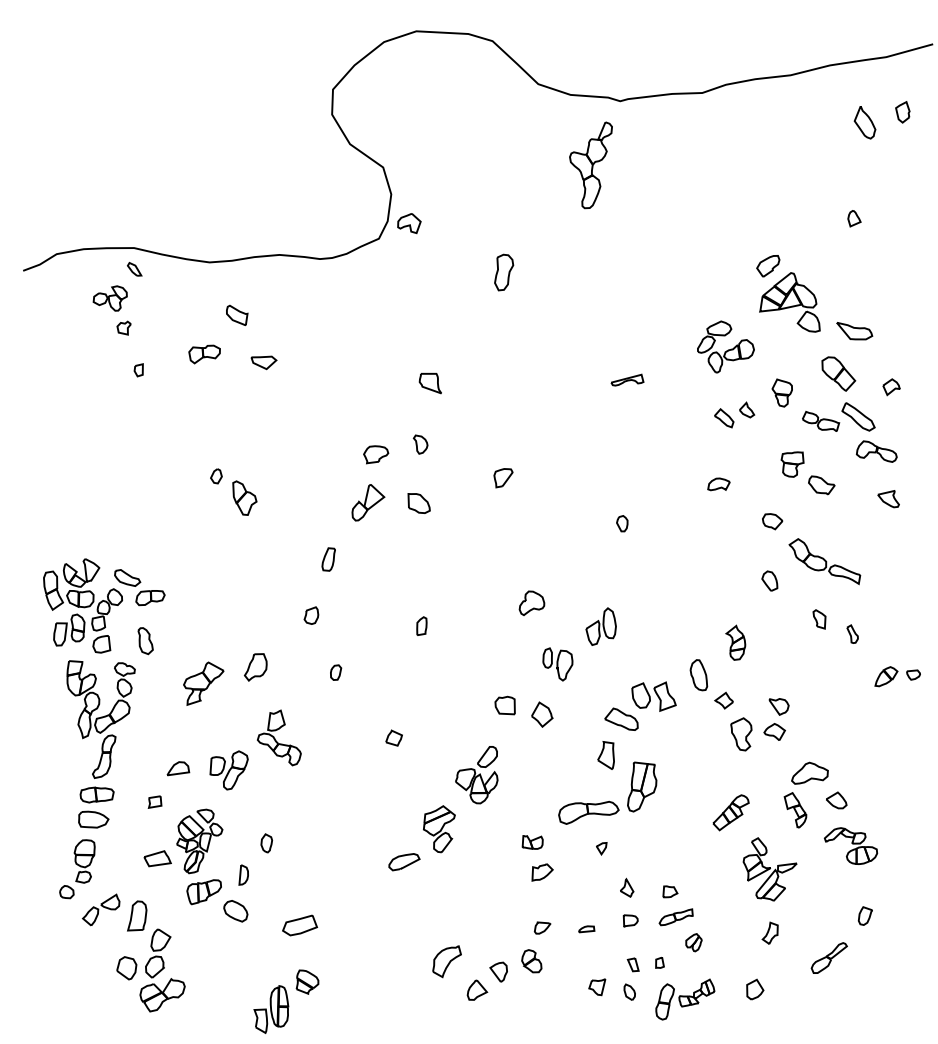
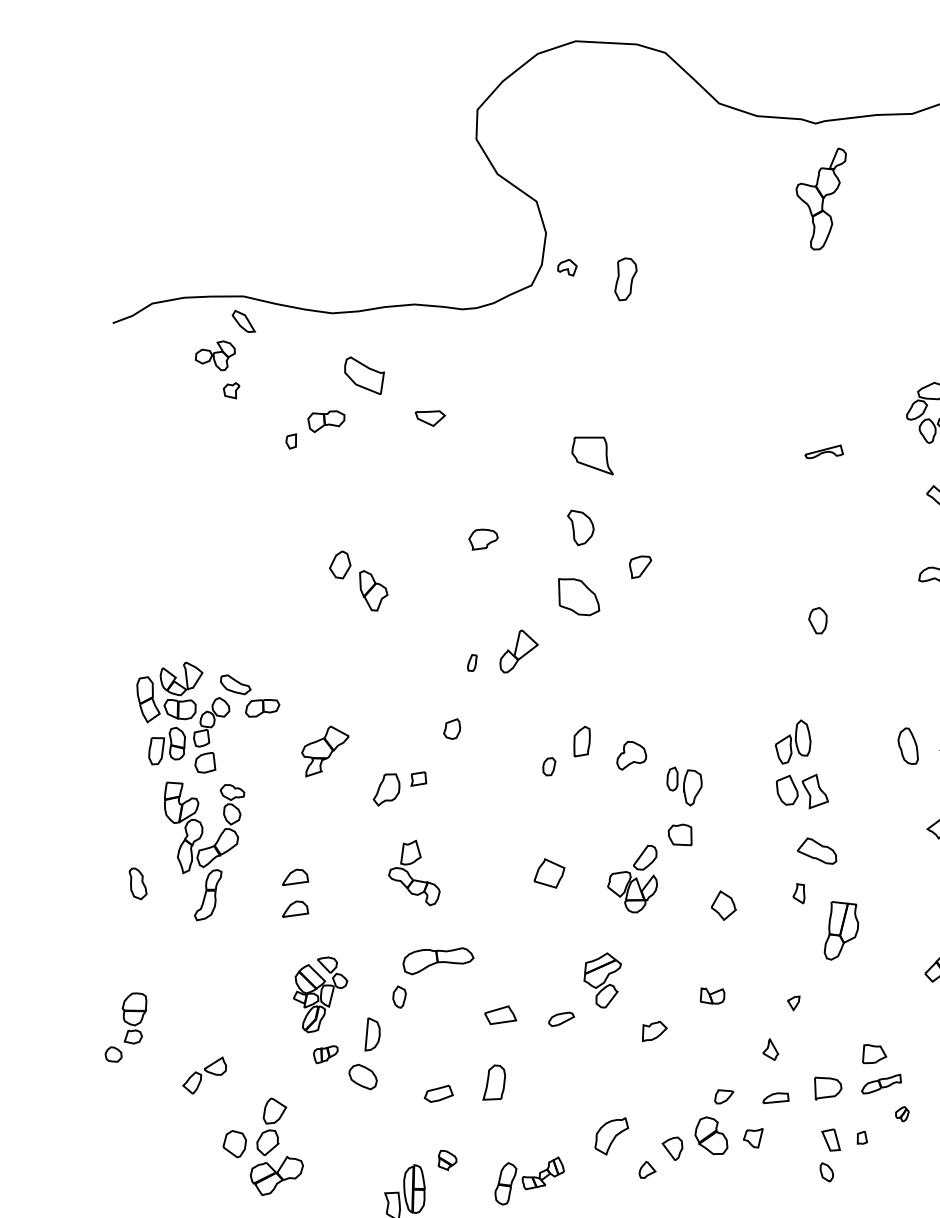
part: (590, 165) -> (820, 199), moved
part: (409, 223) -> (567, 267), size x0.7
part: (134, 269) -> (243, 321), size x1.4
part: (504, 272) -> (626, 279), moved
part: (237, 315) -> (365, 375), size x1.6
part: (263, 362) -> (429, 418), moved
part: (138, 370) -> (290, 441), moved
part: (429, 383) -> (591, 455), size x1.6
part: (420, 444) -> (580, 527), size x1.6
part: (376, 454) -> (483, 539), moved
part: (216, 476) -> (340, 565), size x1.6
part: (503, 478) -> (640, 567), moved
part: (368, 502) -> (519, 651), moved
part: (418, 503) -> (578, 597), size x1.6
part: (622, 523) -> (818, 620), size x1.4
part: (328, 559) -> (472, 663), size x0.6
part: (531, 602) -> (631, 754), moved
part: (421, 625) -> (581, 740), size x1.4
part: (145, 641) -> (137, 884), moved
part: (557, 664) -> (684, 786), moved
part: (336, 672) -> (549, 766), moved
part: (698, 675) -> (907, 746), moved
part: (203, 683) -> (325, 751), moved
part: (653, 696) -> (801, 791), moved
part: (542, 714) -> (724, 905), moved
part: (393, 737) -> (548, 872), size x1.6
part: (178, 741) -> (295, 877), added
part: (605, 755) -> (798, 893), size x0.6
part: (228, 770) -> (354, 911), removed
part: (476, 775) -> (632, 879), moved
part: (154, 801) -> (418, 778), moved
part: (96, 807) -> (199, 954), removed
part: (588, 812) -> (438, 960), moved
part: (157, 858) -> (500, 1014), moved
part: (404, 862) -> (561, 1019), size x0.7
part: (77, 869) -> (126, 1027), moved
part: (542, 872) -> (654, 1031), moved
part: (243, 874) -> (372, 1033), size x1.4
part: (627, 887) -> (771, 1049), moved
part: (670, 891) -> (874, 1053), size x1.4
part: (203, 892) -> (325, 1054), size x0.6
part: (137, 915) -> (494, 1082), moved
part: (630, 920) -> (827, 1087), size x1.6
part: (300, 925) -> (439, 1093), size x0.7
part: (586, 929) -> (775, 1098), size x1.4
part: (693, 942) -> (901, 1113), size x0.7
part: (531, 961) -> (711, 1136), size x1.4
part: (632, 964) -> (830, 1139), size x1.4
part: (307, 981) -> (447, 1159), size x0.7
part: (597, 987) -> (753, 1138), moved
part: (477, 989) -> (647, 1169), size x0.7
part: (685, 999) -> (529, 1180), moved

